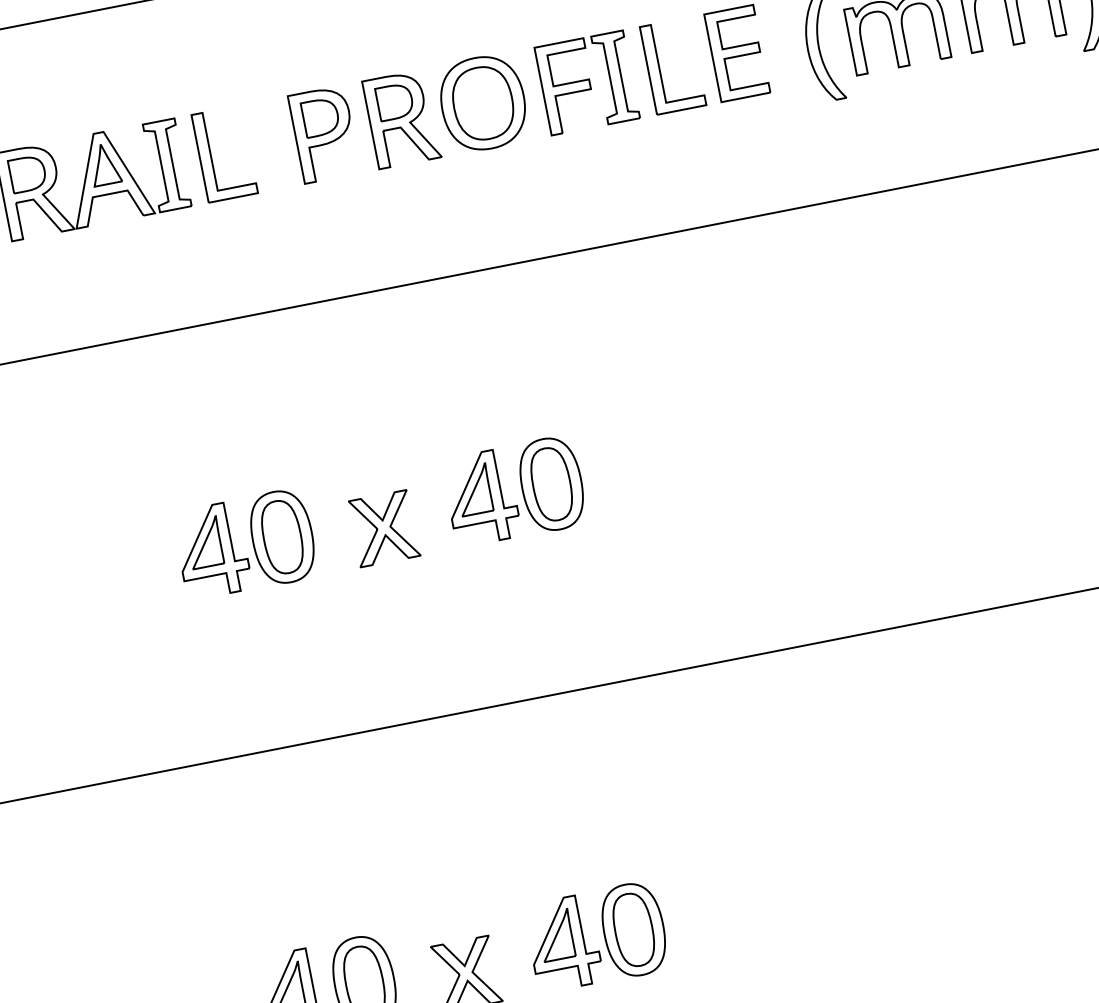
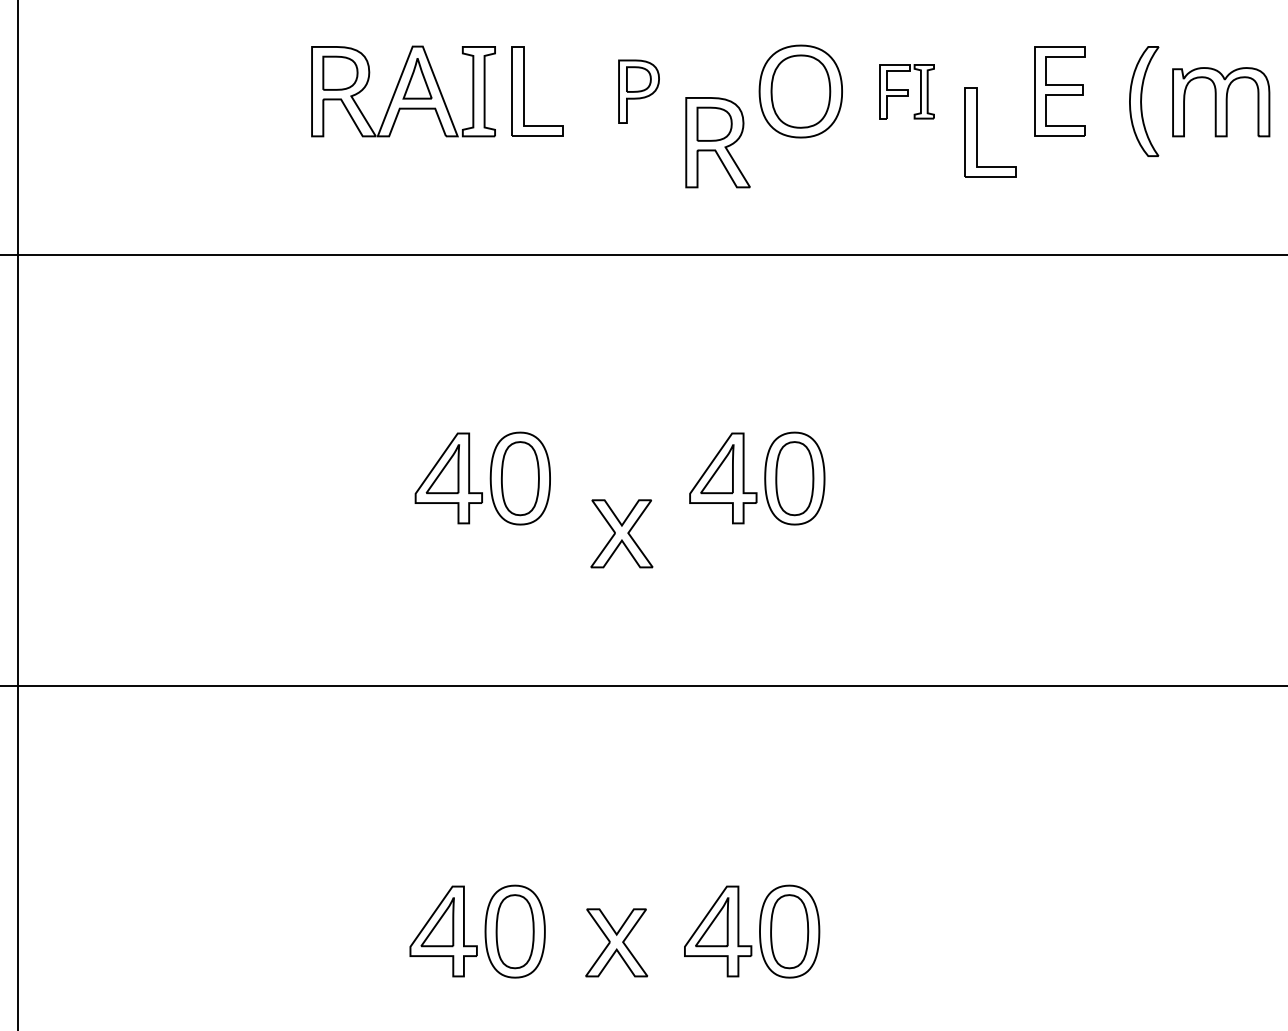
part: (660, 68) -> (977, 132), moved
part: (586, 82) -> (906, 91), size x0.6
part: (401, 119) -> (717, 142), moved
part: (323, 134) -> (638, 91), size x0.7
part: (383, 528) -> (621, 533), moved

